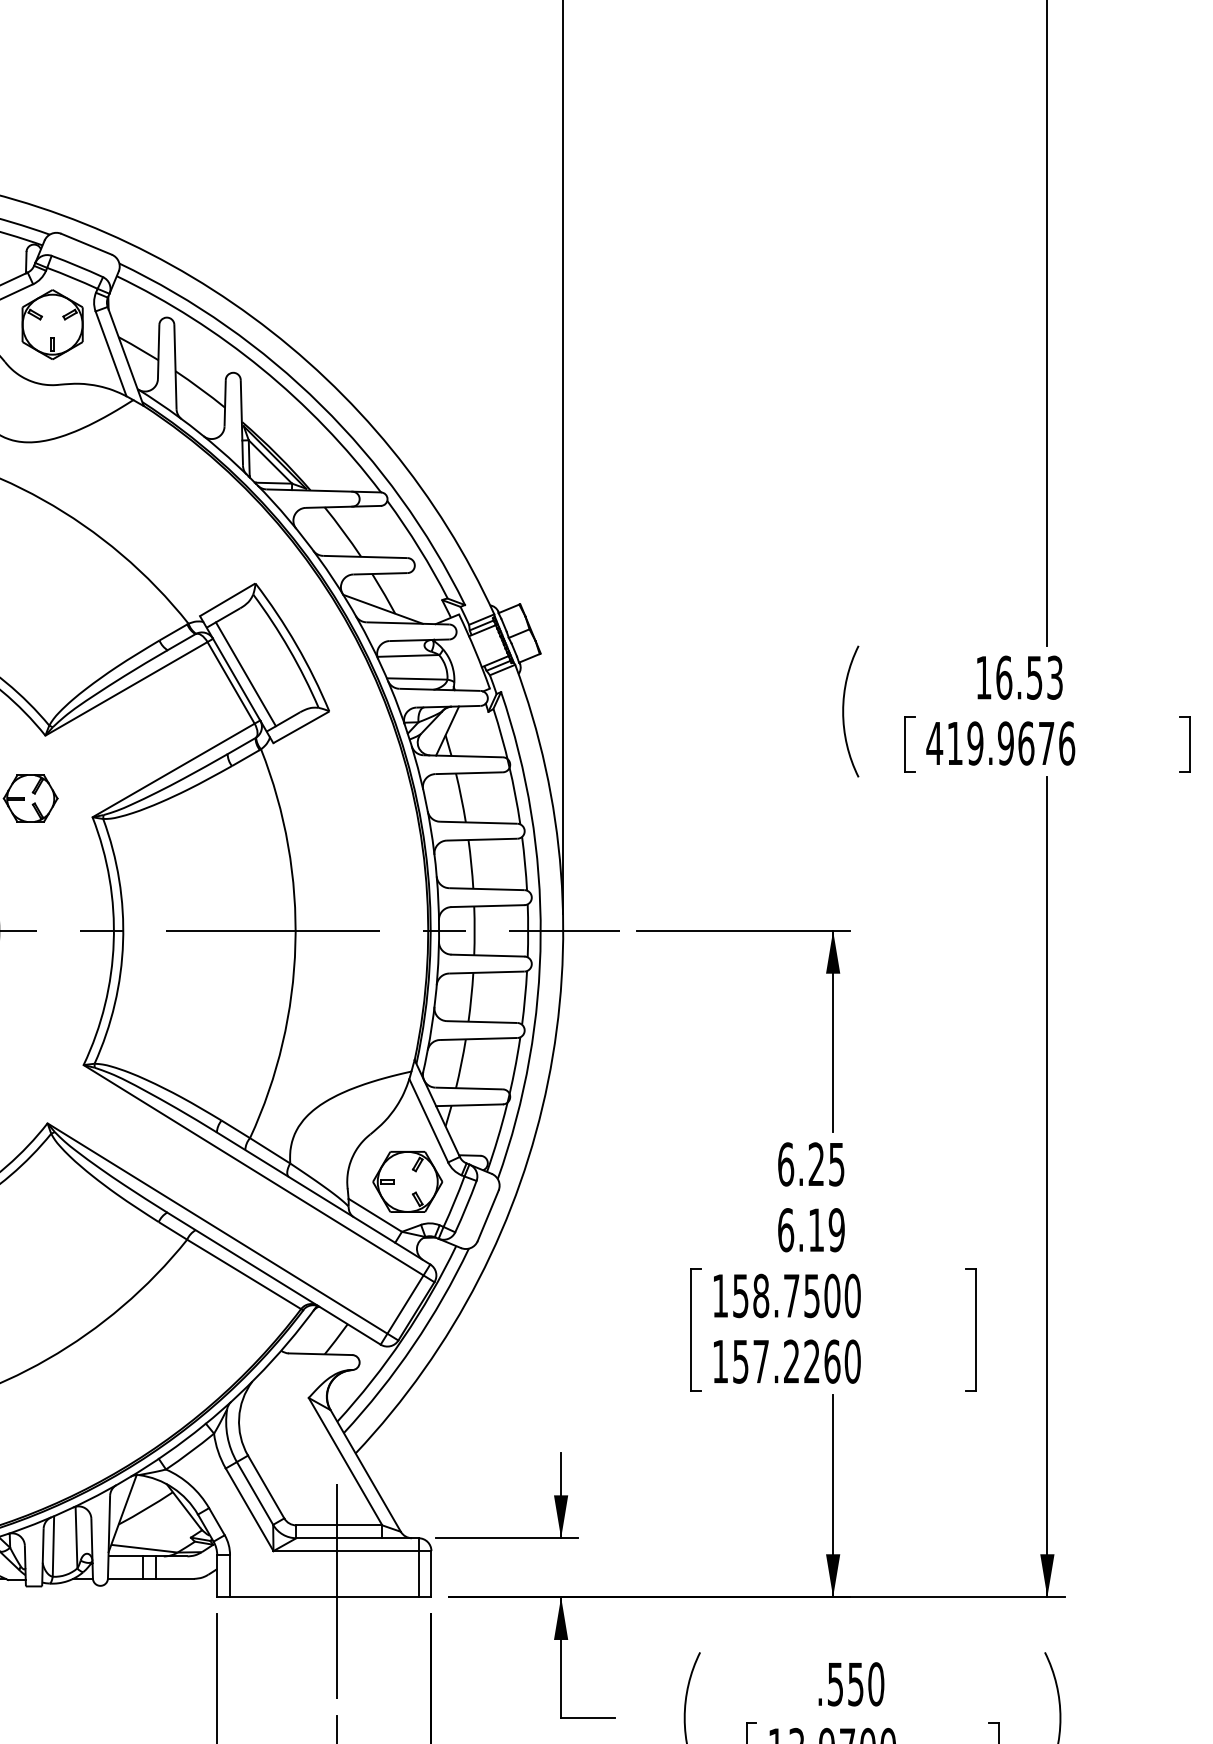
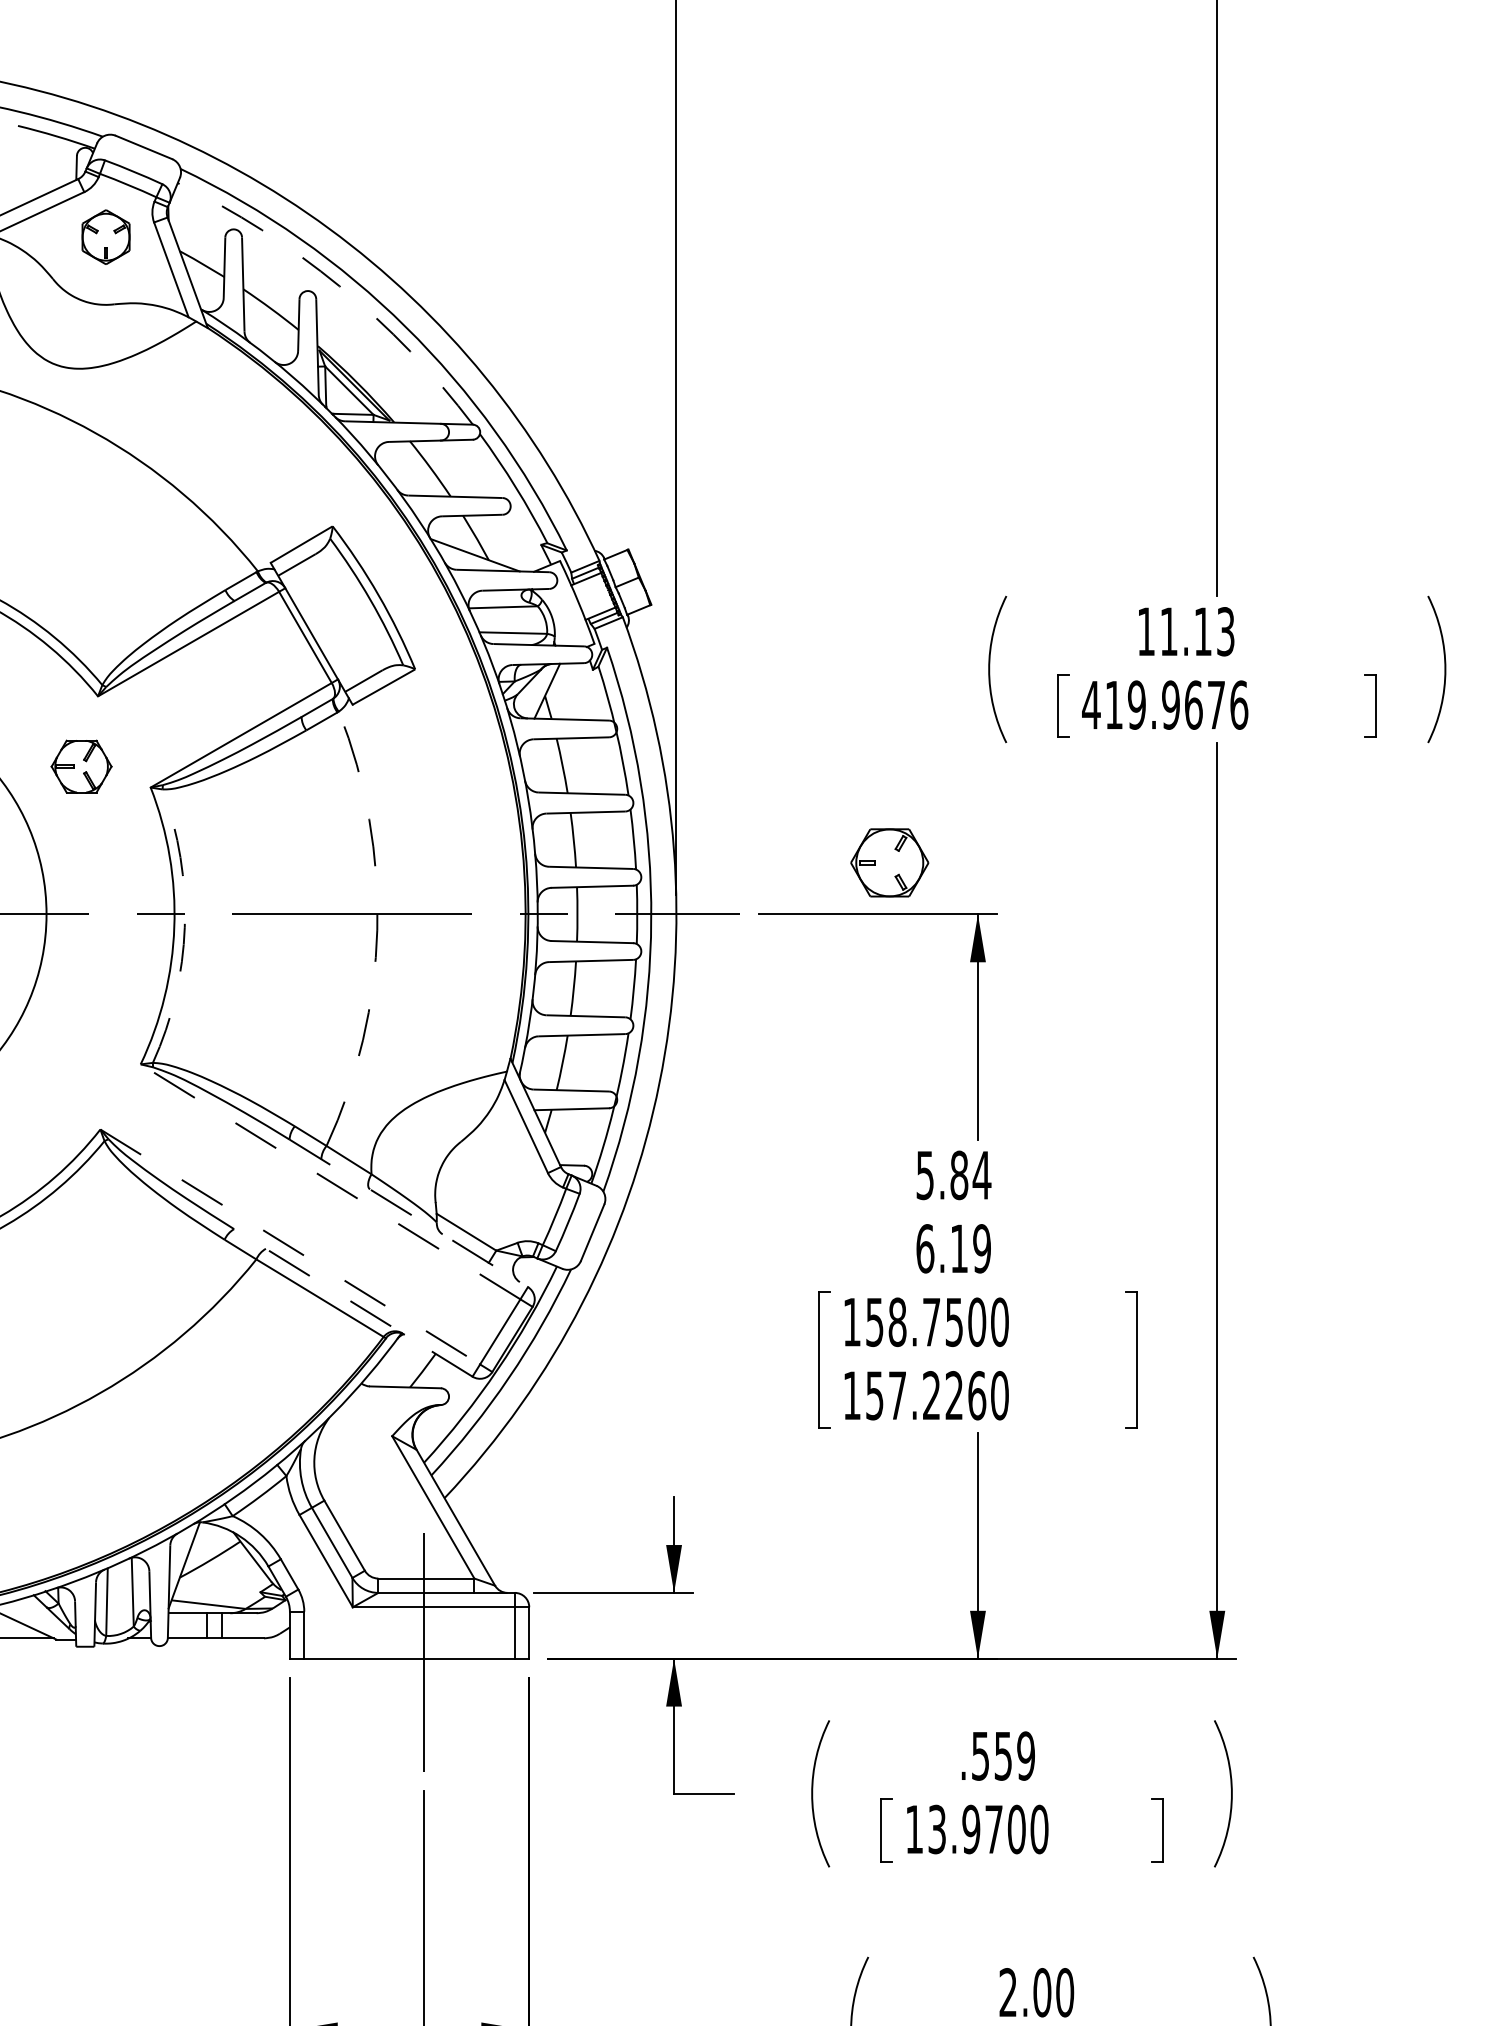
part: (52, 323) -> (105, 236), size x0.7
arc: (261, 368) -> (339, 286), solid -> dashed
line: (245, 673) -> (321, 627), removed
text: (1018, 677) -> (1185, 631), 16.53 -> 11.13
arc: (122, 942) -> (184, 927), solid -> dashed
arc: (295, 945) -> (377, 930), solid -> dashed
text: (811, 1164) -> (953, 1175), 6.25 -> 5.84
line: (253, 1169) -> (330, 1181), solid -> dashed
part: (407, 1181) -> (889, 862), moved
line: (324, 1198) -> (409, 1213), solid -> dashed
line: (217, 1229) -> (290, 1247), solid -> dashed
line: (273, 1278) -> (352, 1302), solid -> dashed
text: (876, 1683) -> (1026, 1755), .550 -> .559

